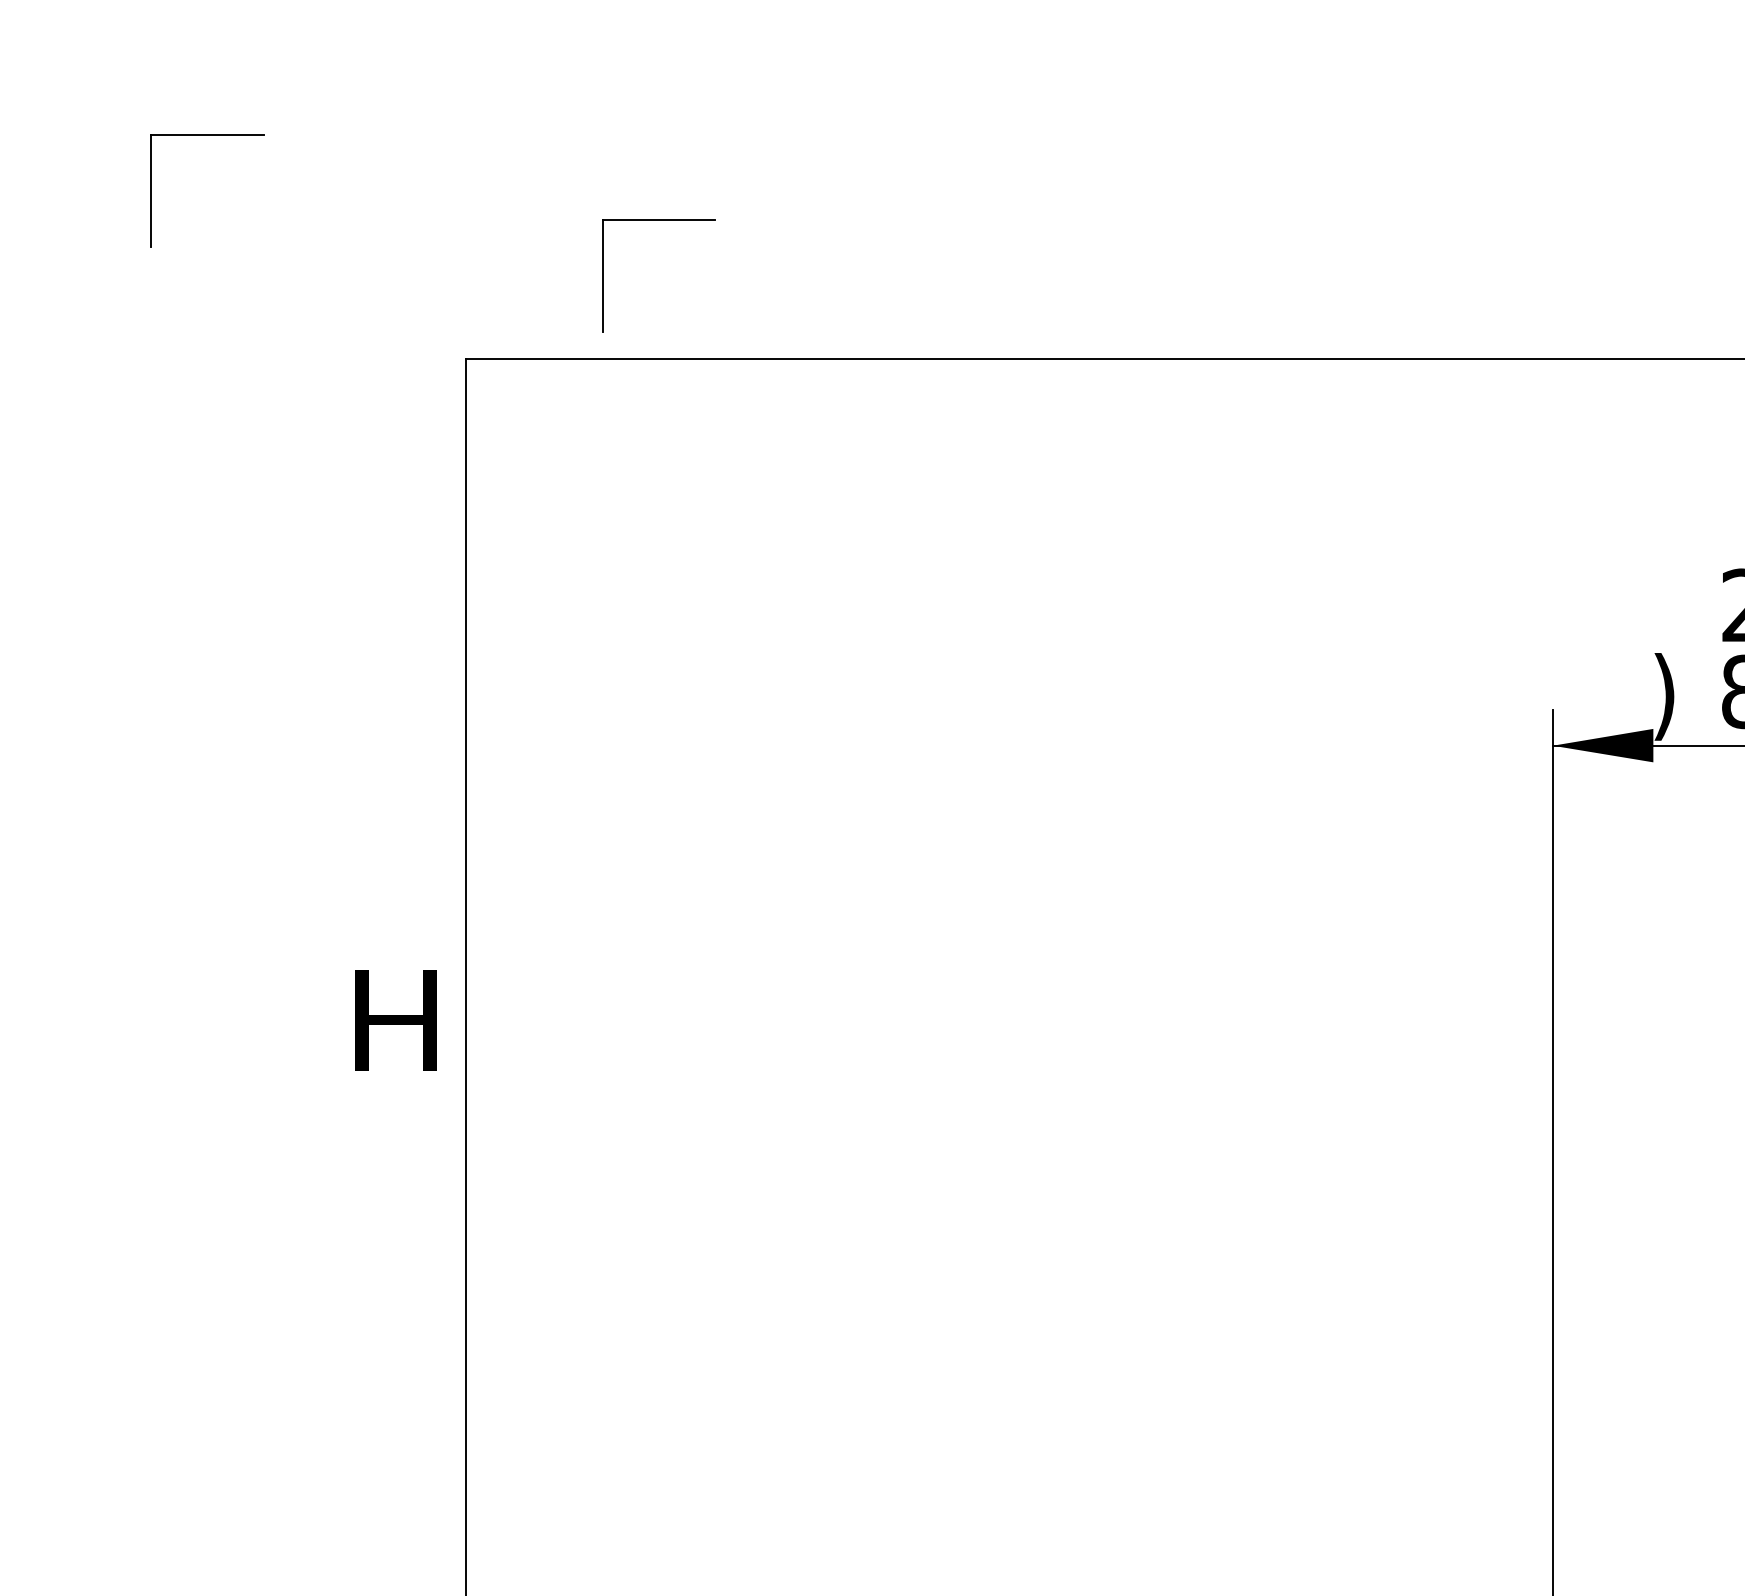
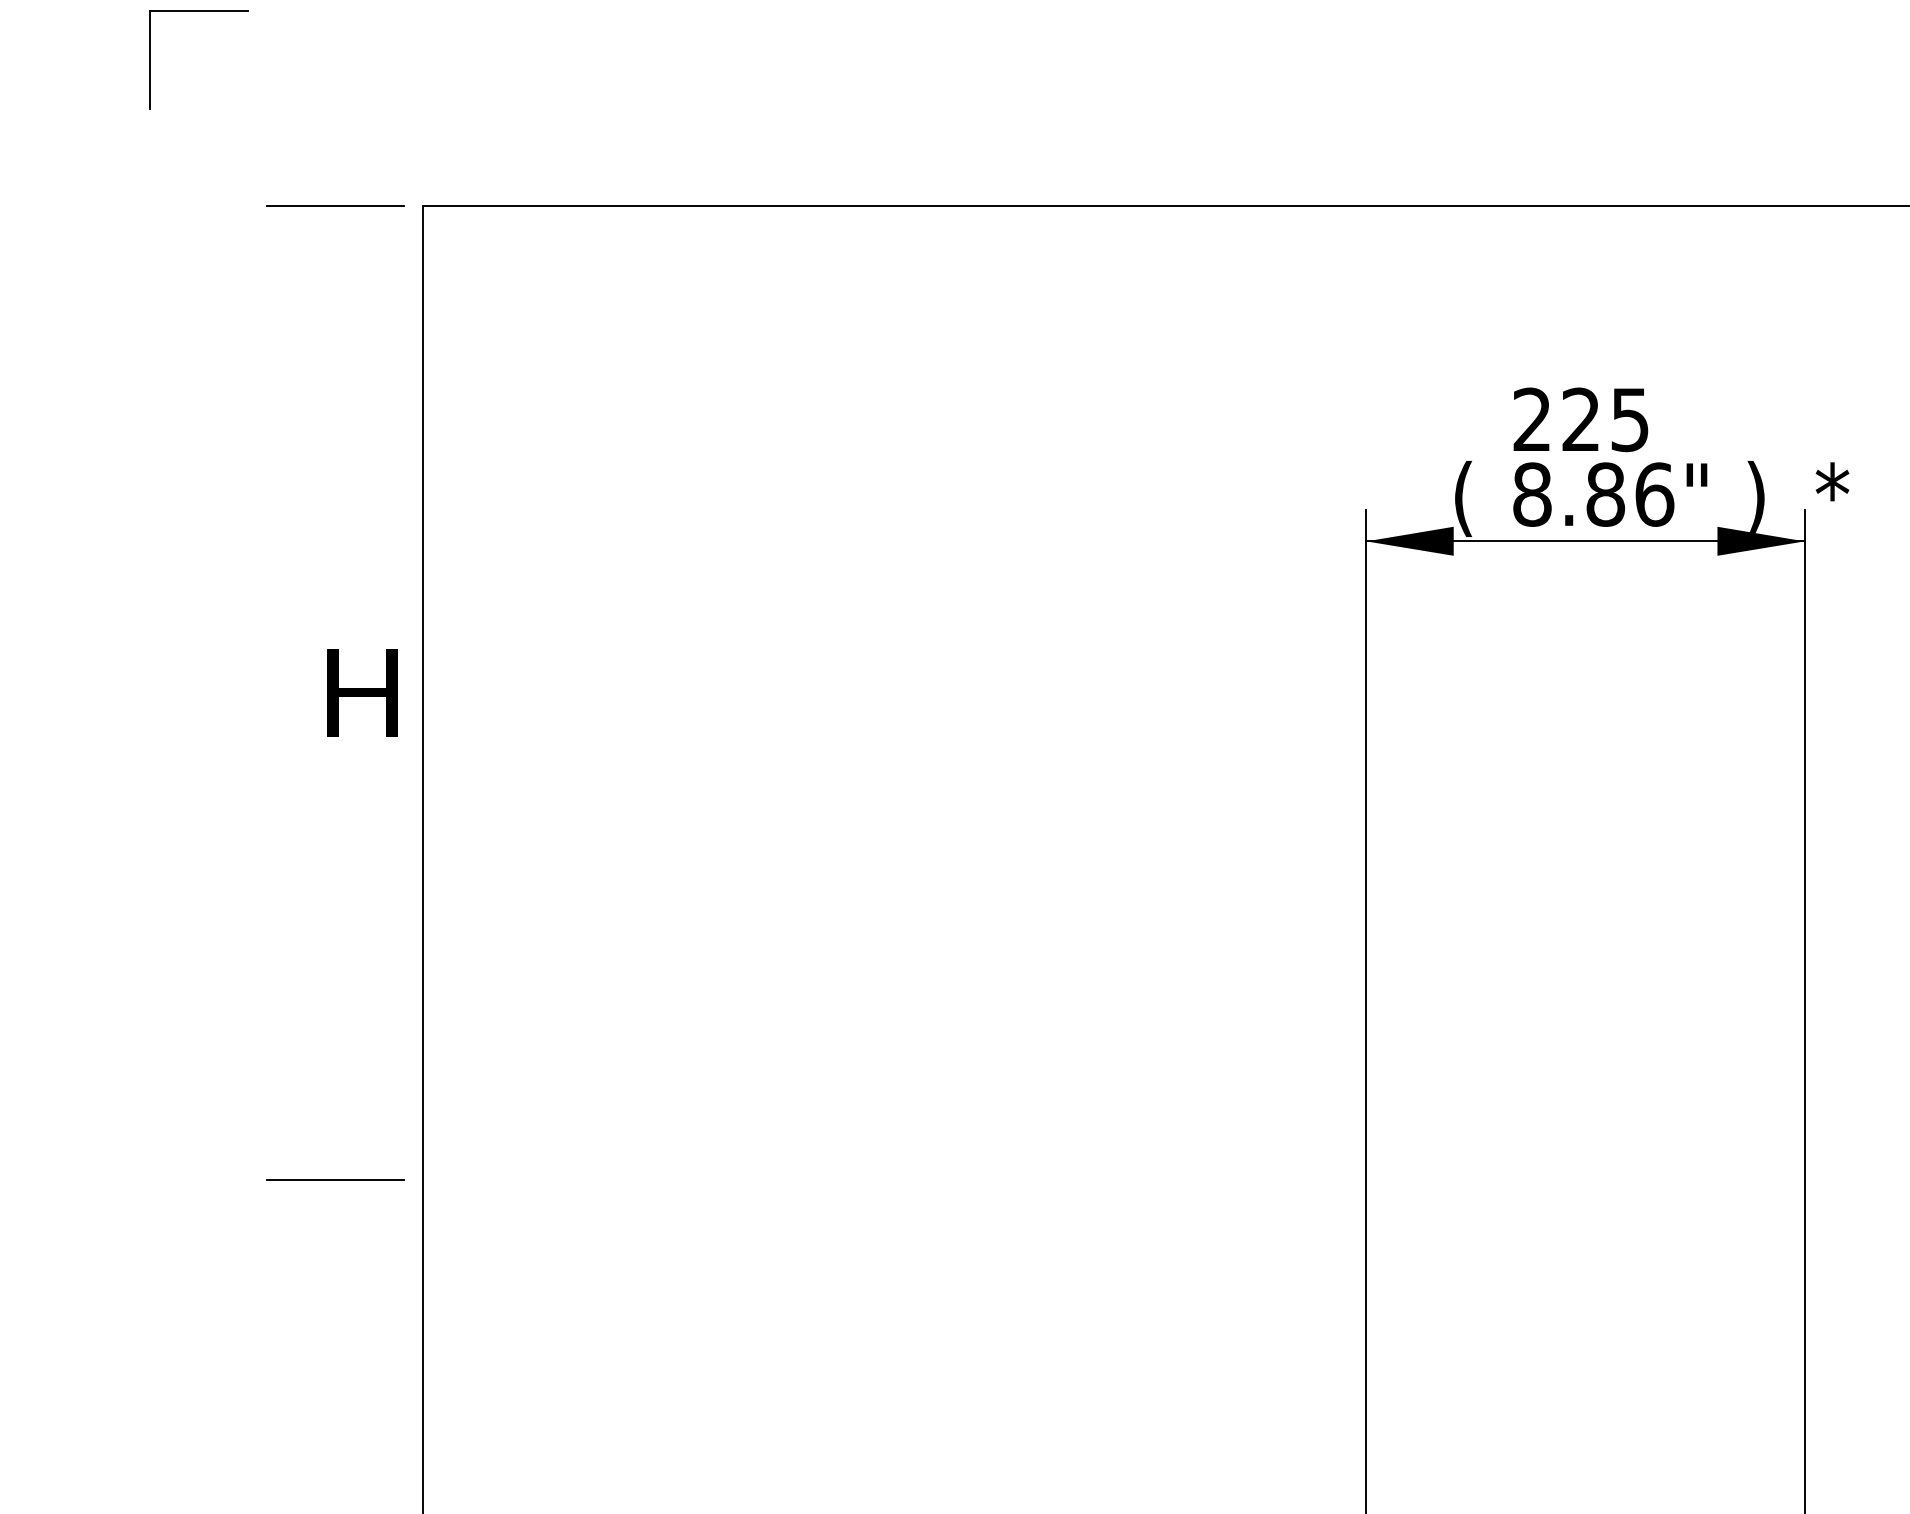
part: (658, 220) -> (590, 85), removed
line: (364, 358) -> (335, 205), added
text: (1663, 696) -> (1462, 498), ) -> (
text: (395, 1020) -> (362, 692), moved
line: (364, 1481) -> (335, 1179), added

